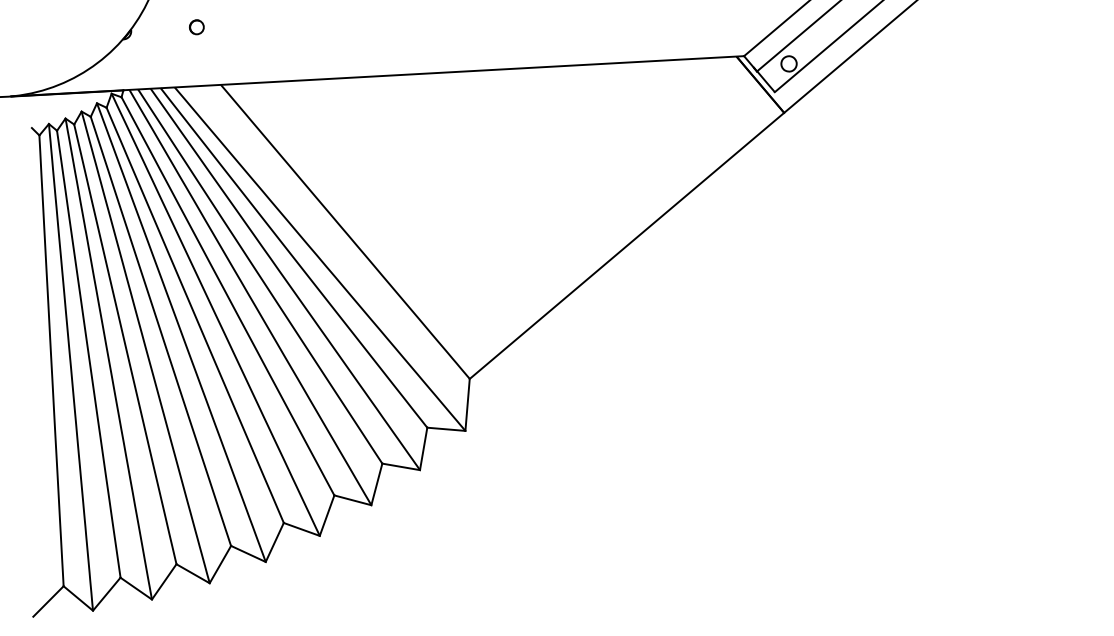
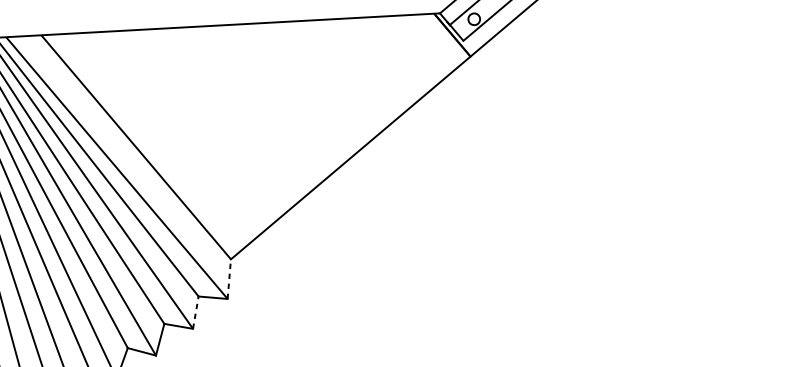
line: (467, 404) -> (229, 278), solid -> dashed
line: (423, 448) -> (195, 312), solid -> dashed

